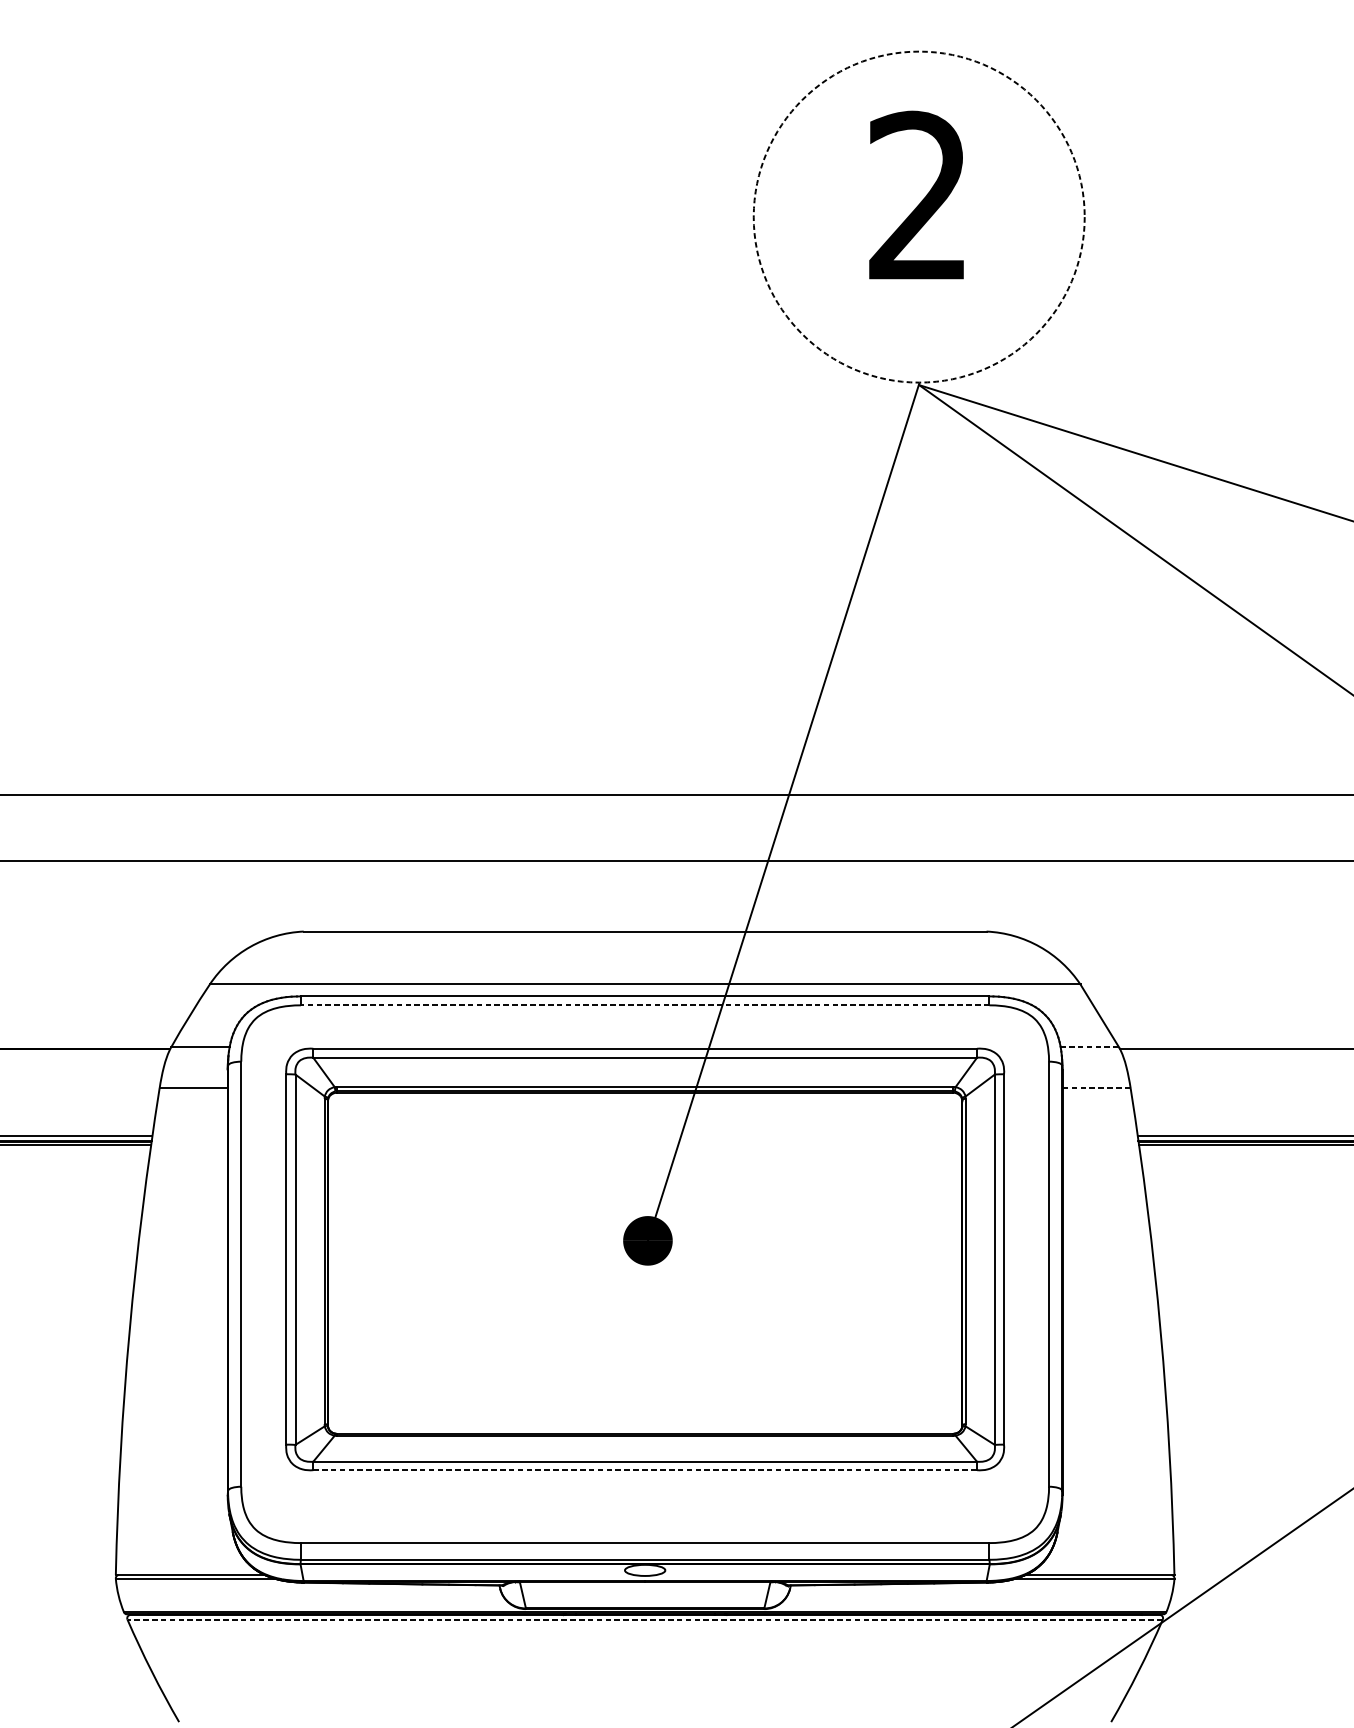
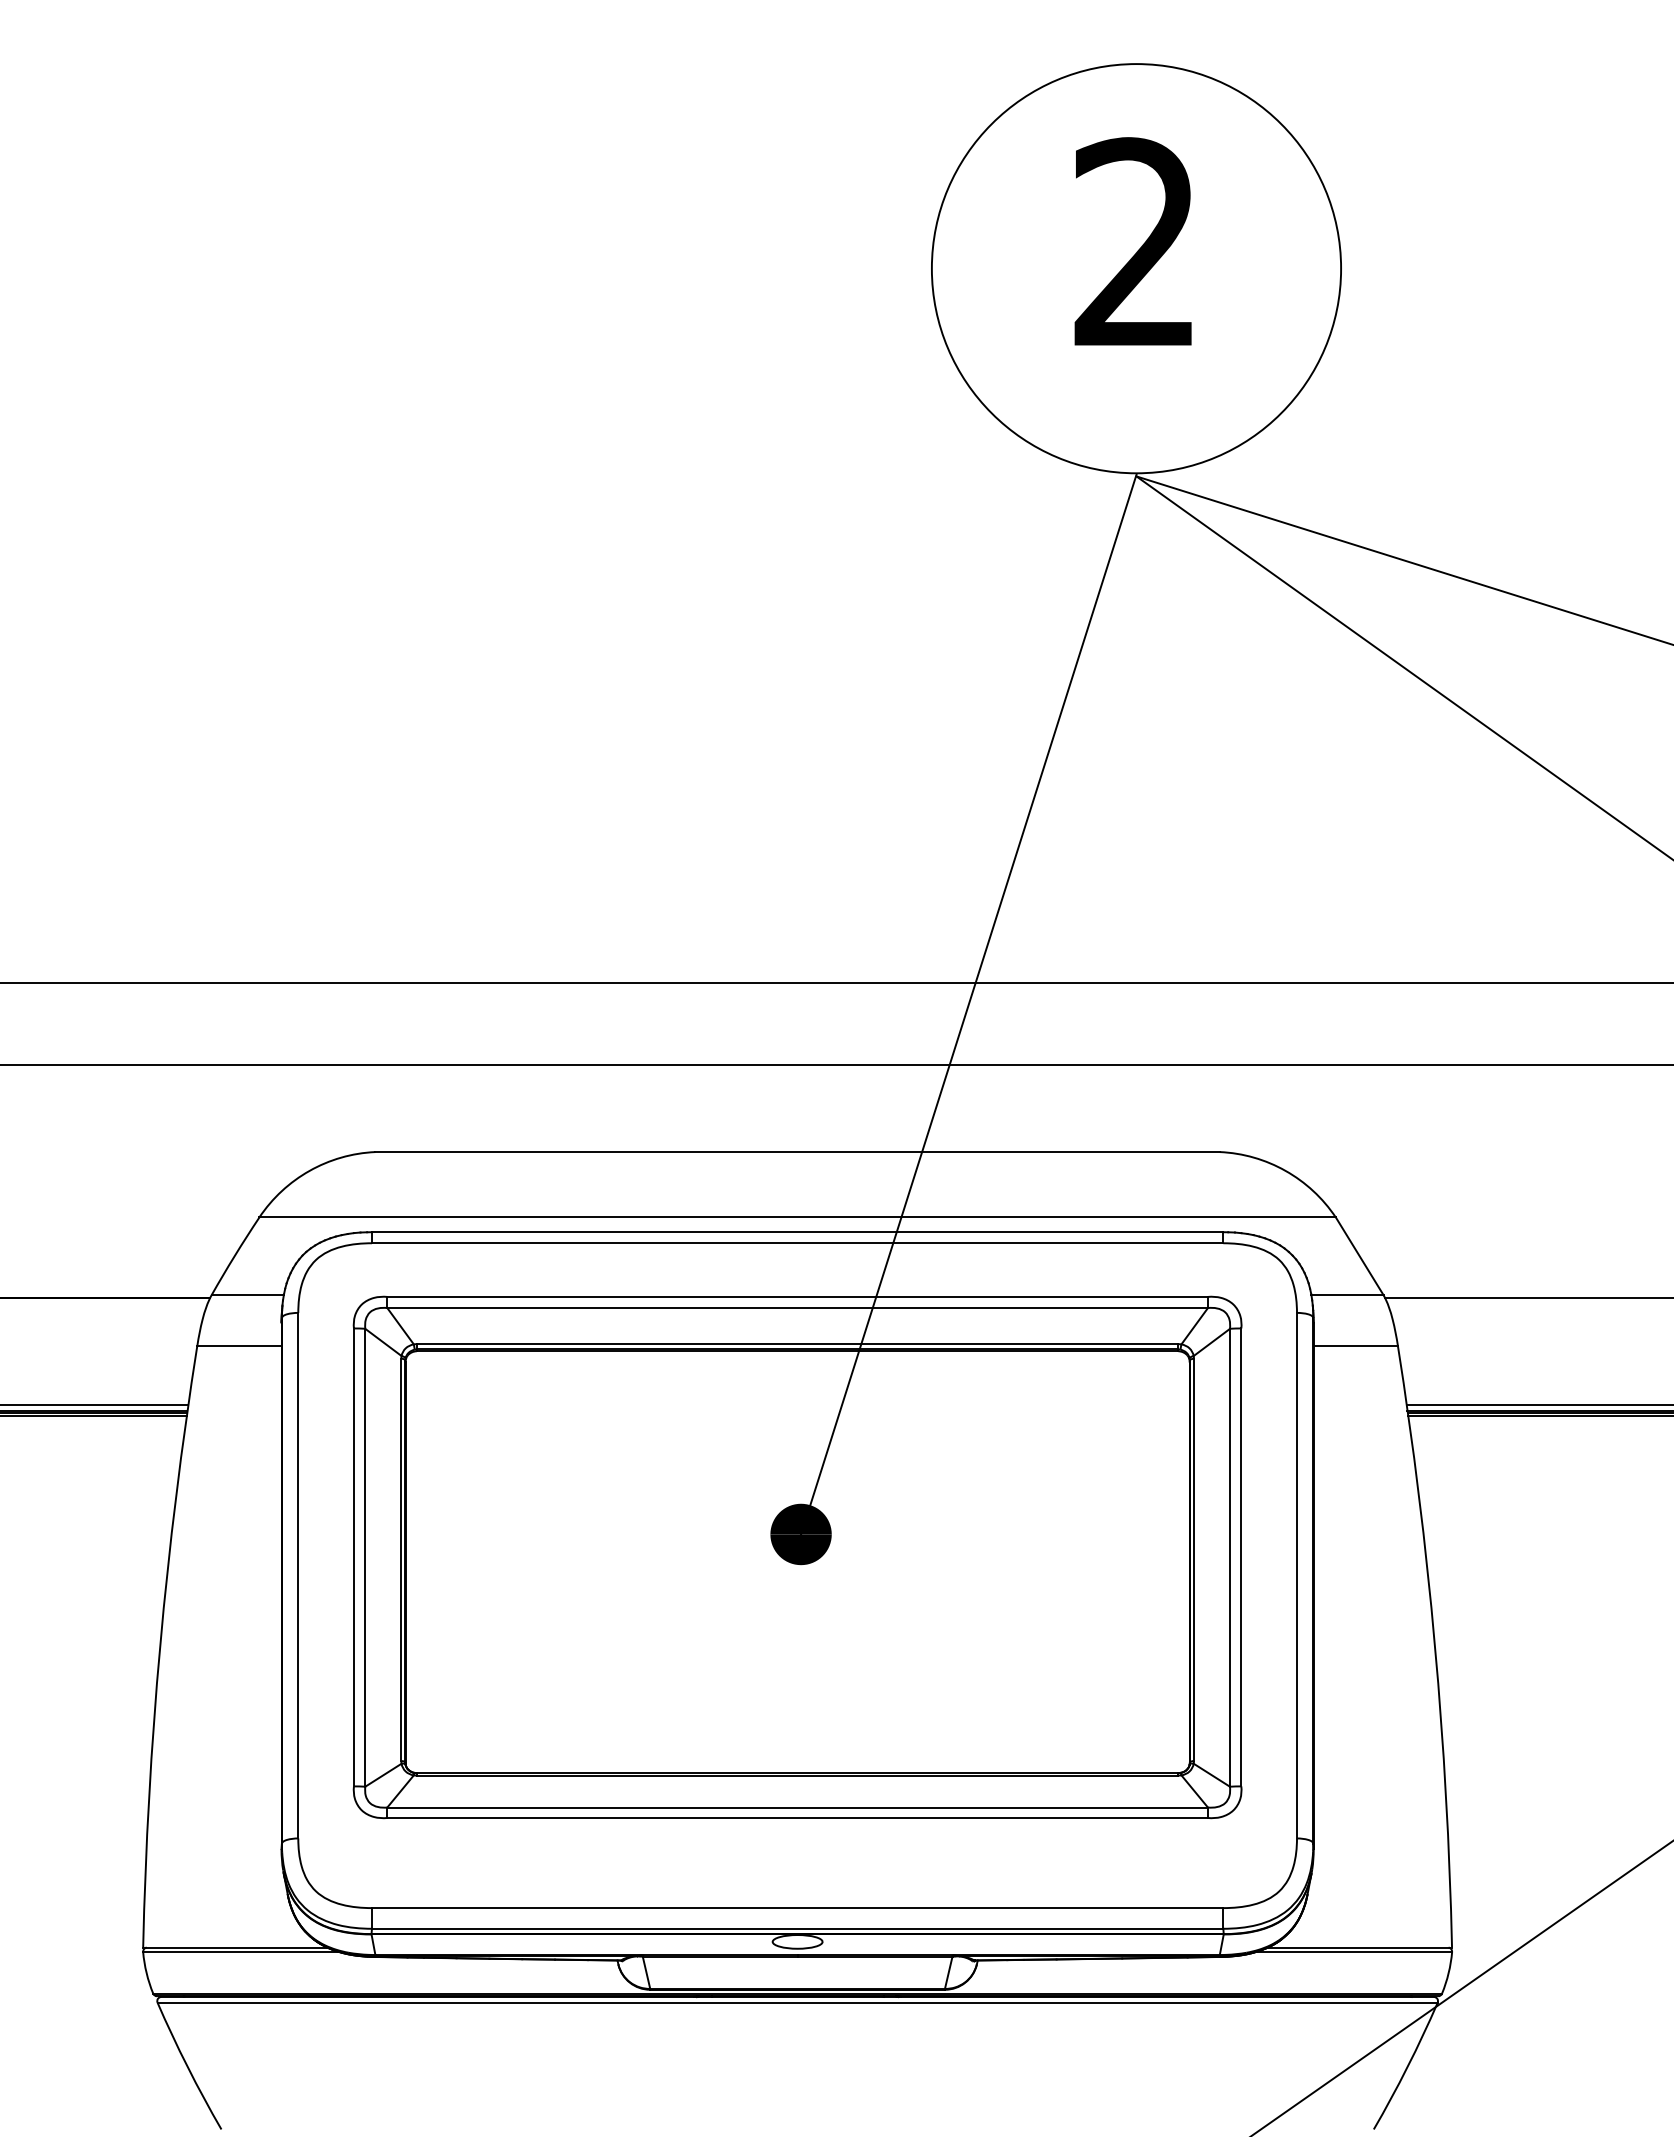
circle: (919, 216) -> (1136, 268), dashed -> solid
line: (645, 1005) -> (797, 1243), dashed -> solid
line: (1089, 1047) -> (1346, 1295), dashed -> solid
line: (1096, 1088) -> (1355, 1345), dashed -> solid
line: (645, 1469) -> (797, 1817), dashed -> solid
line: (645, 1619) -> (797, 2002), dashed -> solid

